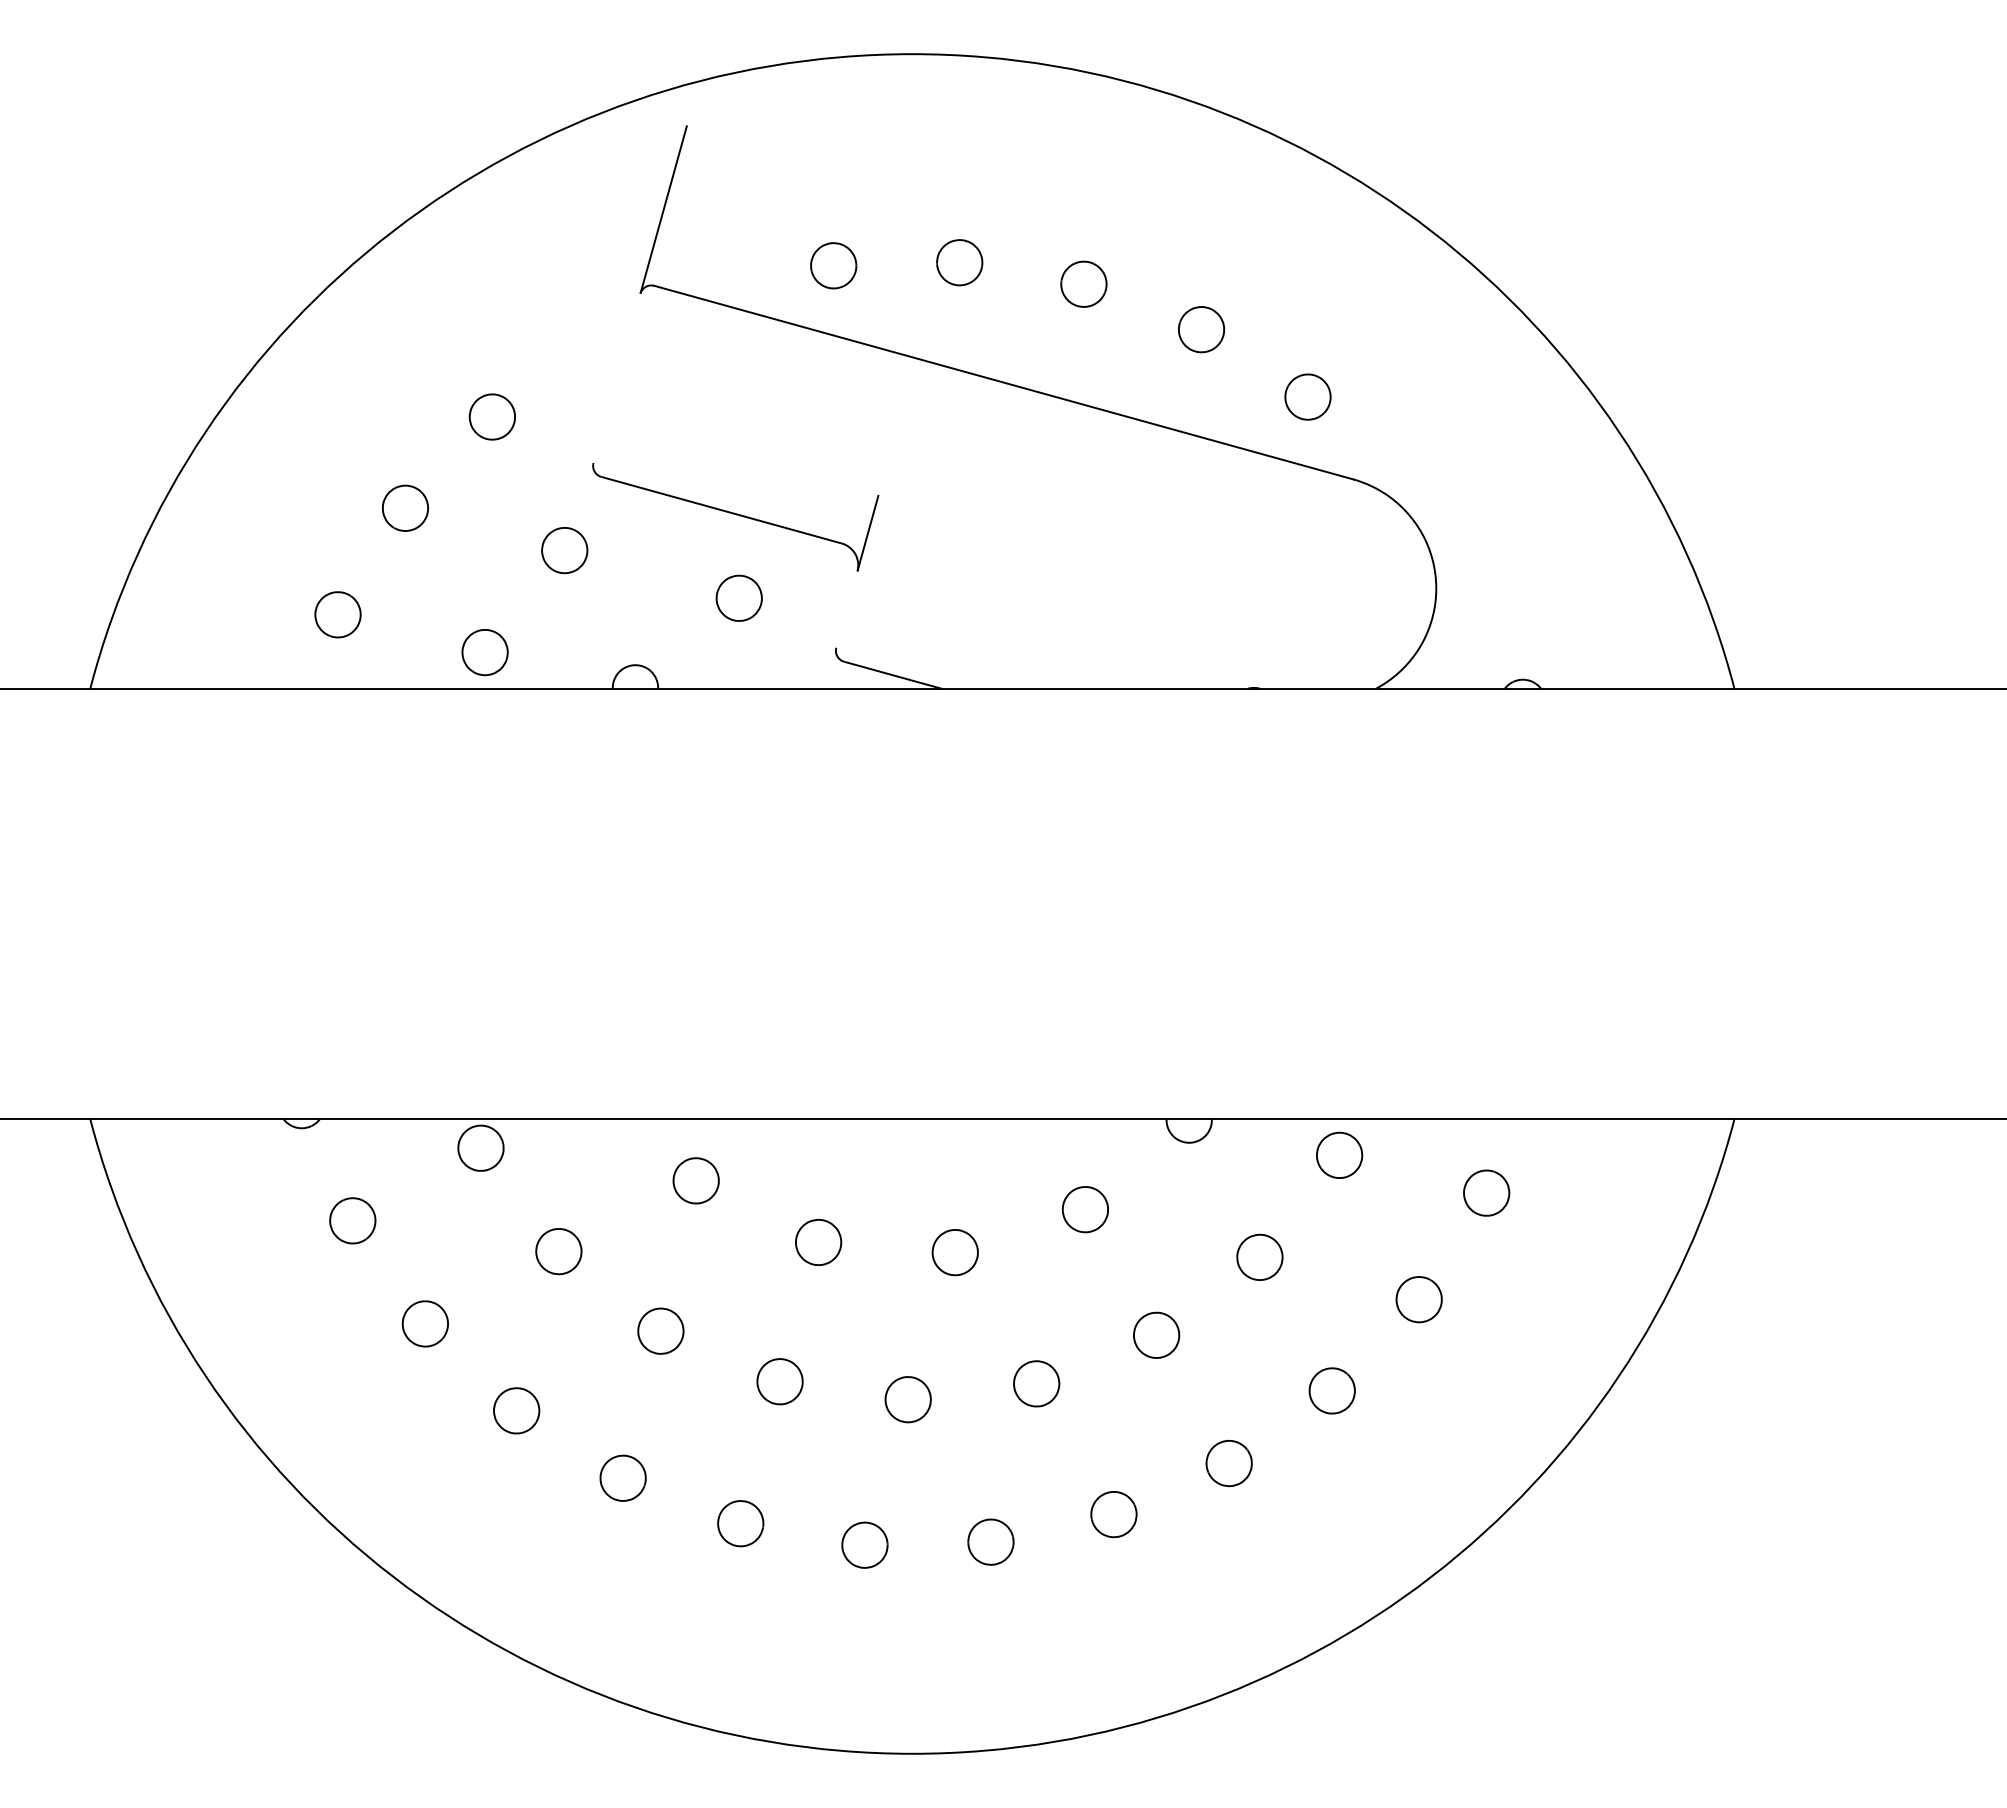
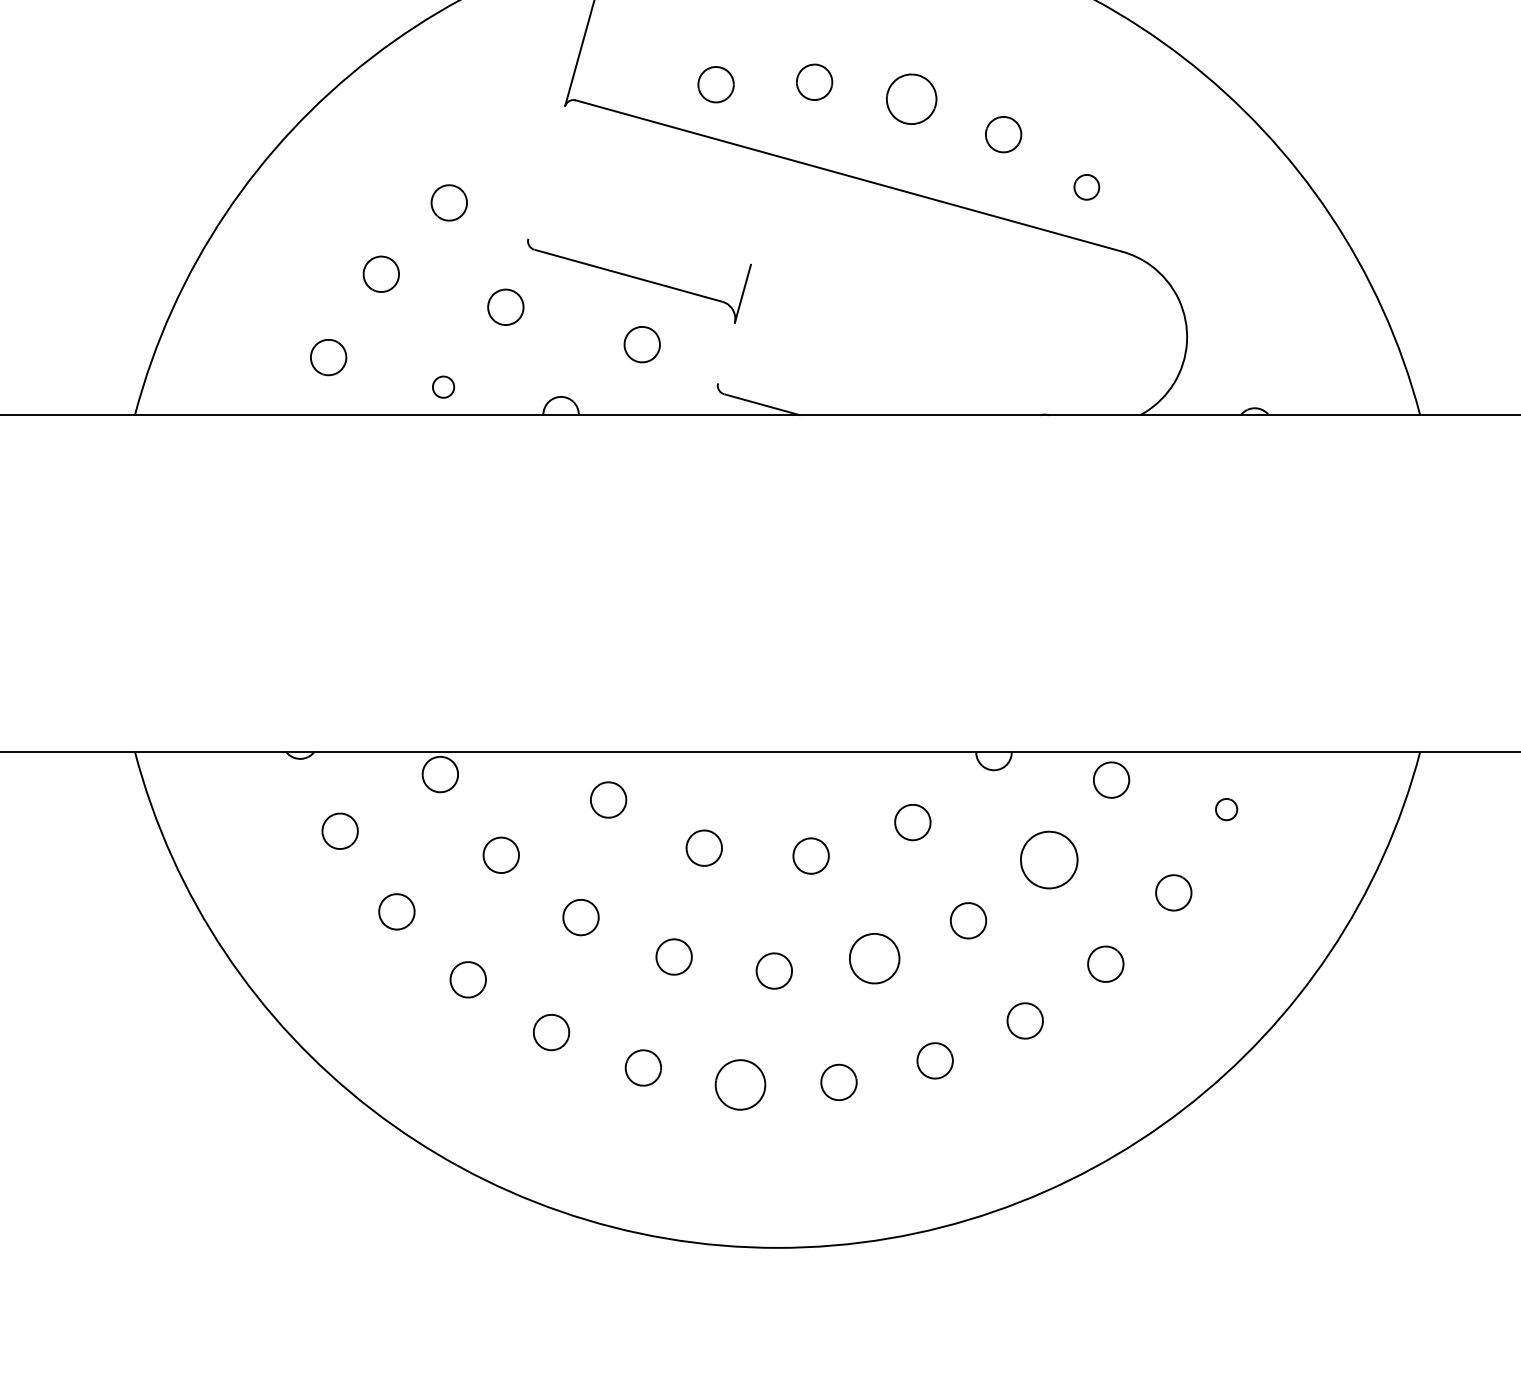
part: (1083, 283) -> (911, 98), size x1.4
part: (1307, 396) -> (1086, 186), size x0.7
part: (484, 652) -> (443, 387), size x0.6
part: (1486, 1192) -> (1226, 809), size x0.6
part: (1259, 1256) -> (1048, 859), size x1.6
part: (1036, 1383) -> (874, 958), size x1.4
part: (864, 1544) -> (740, 1084), size x1.4

